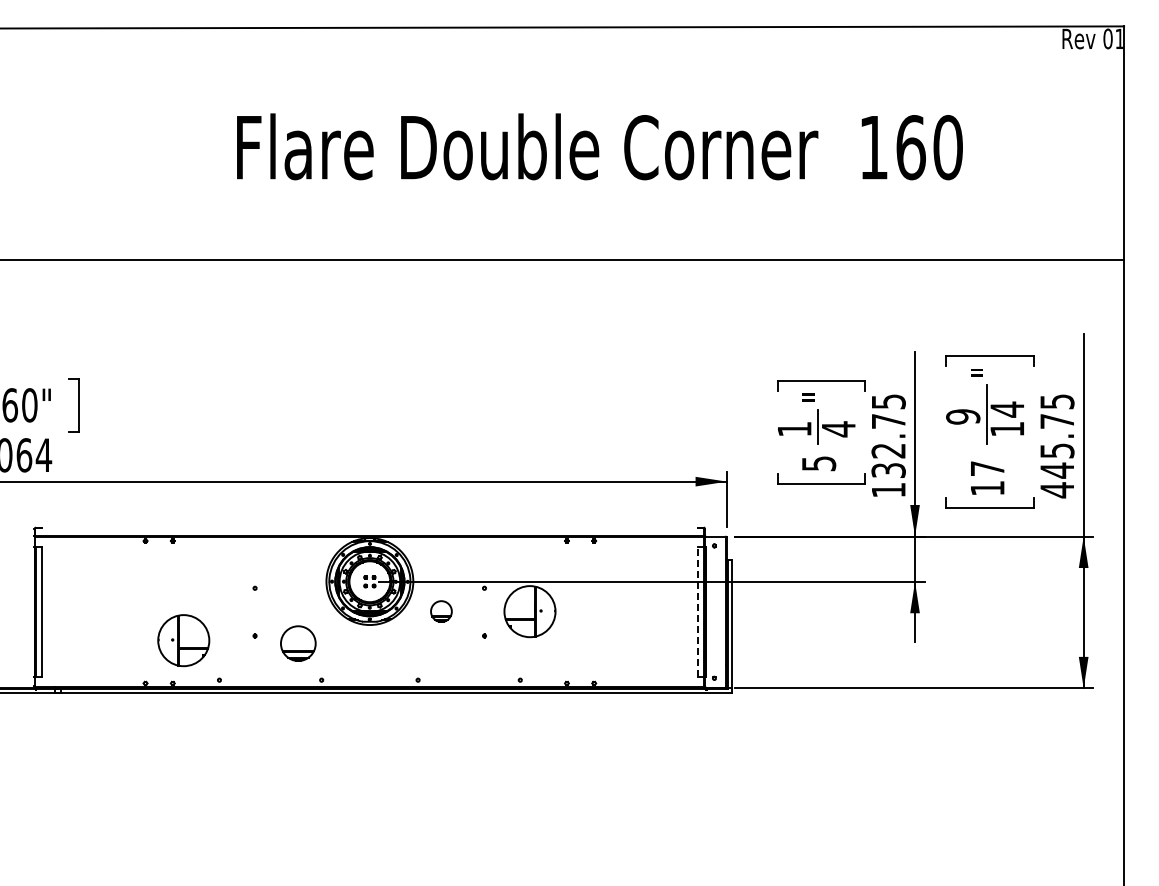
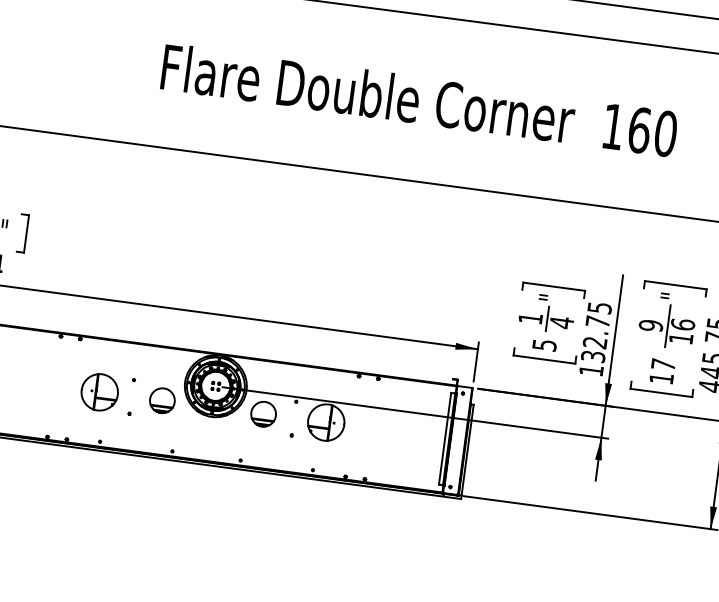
text: (1007, 409) -> (683, 324), 14 -> 16
part: (441, 611) -> (263, 414), size x1.67
line: (698, 612) -> (445, 439), dashed -> solid
part: (183, 640) -> (99, 392), moved
part: (298, 643) -> (162, 400), moved

